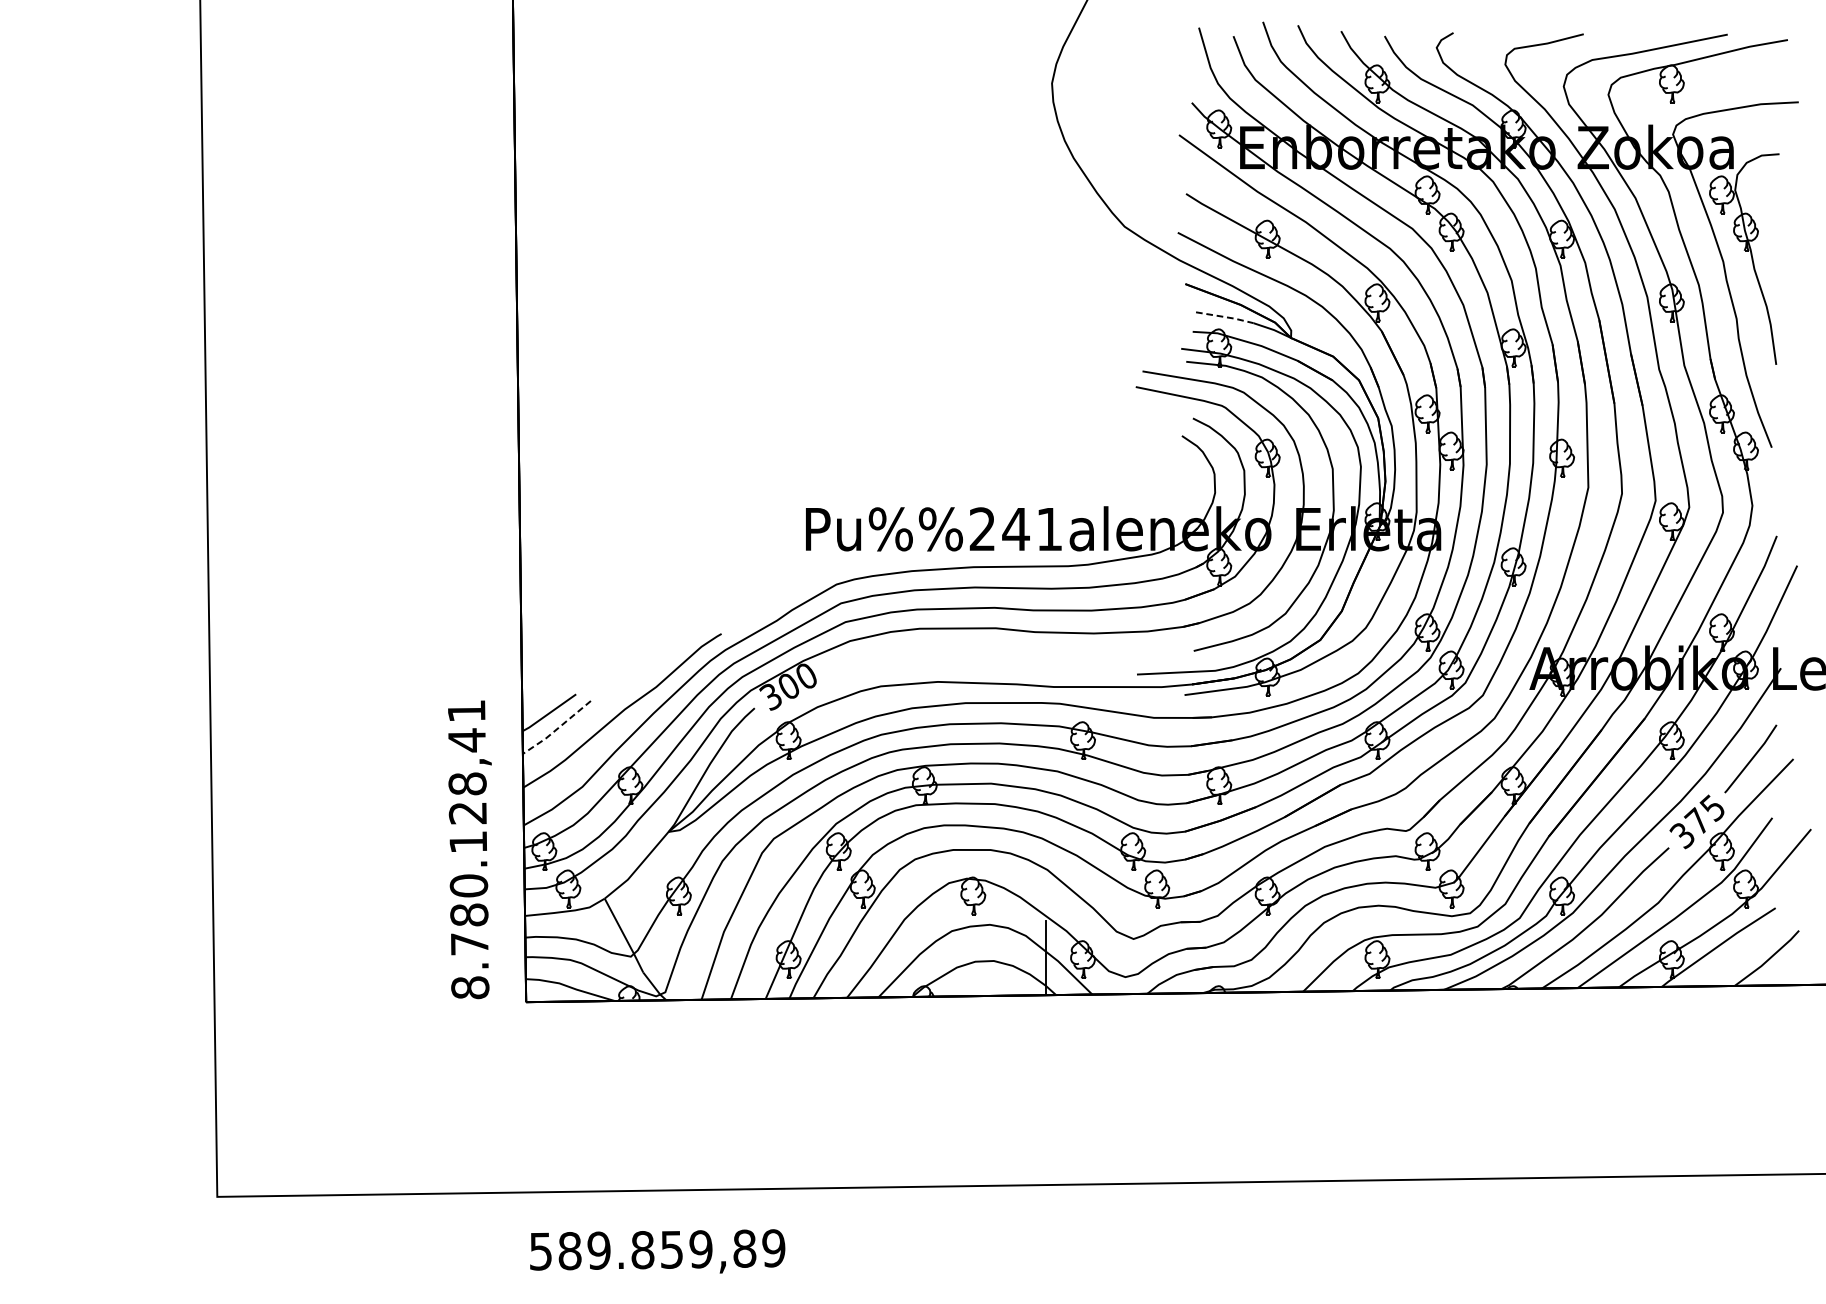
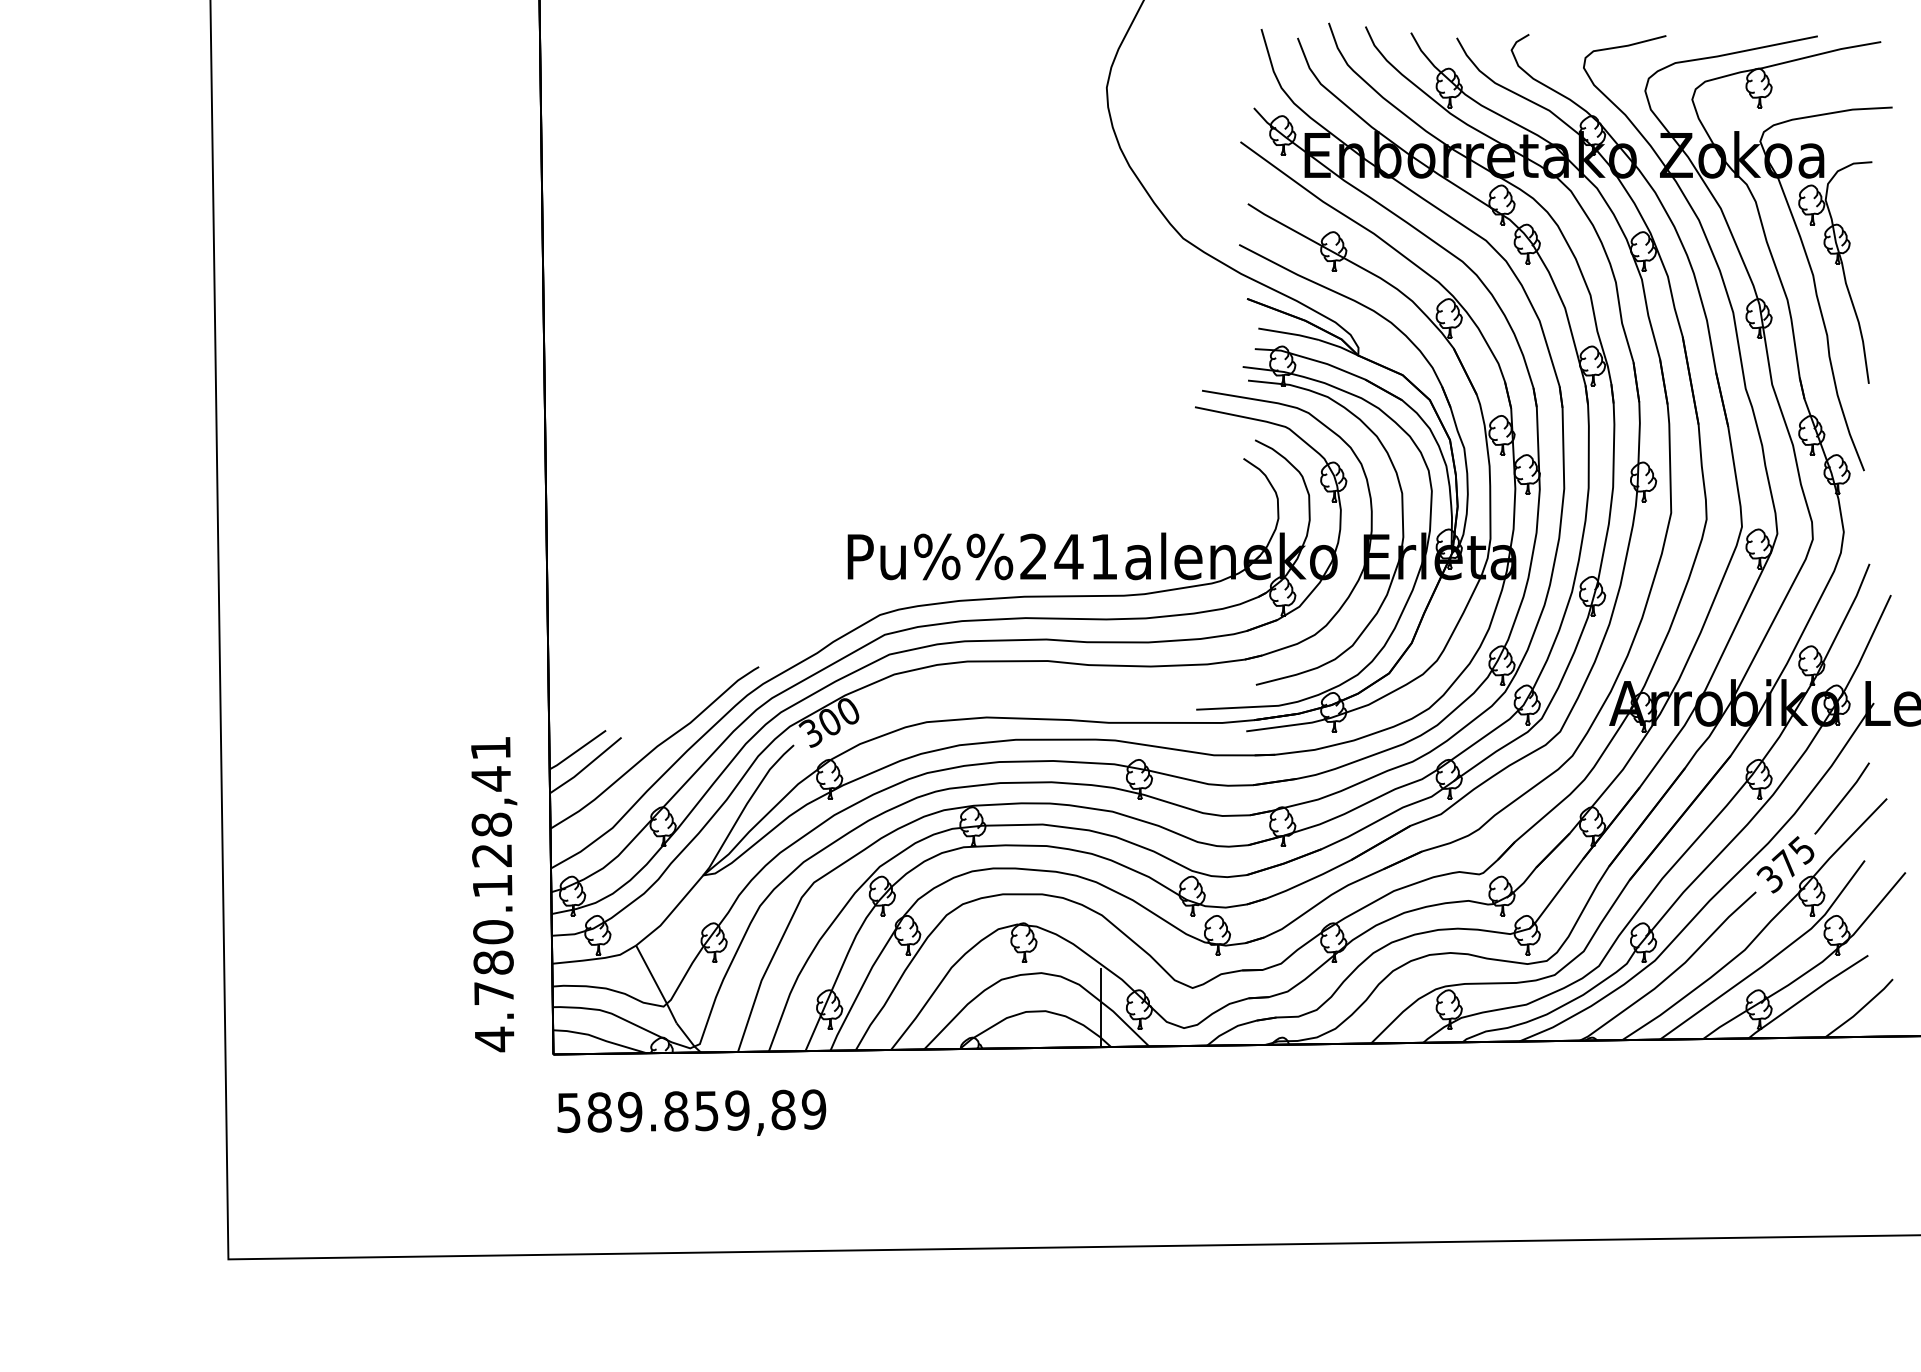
line: (1225, 317) -> (1289, 333), dashed -> solid
line: (556, 729) -> (585, 767), dashed -> solid
text: (470, 987) -> (494, 1039), 8.780.128,41 -> 4.780.128,41
text: (657, 1251) -> (691, 1112), moved

